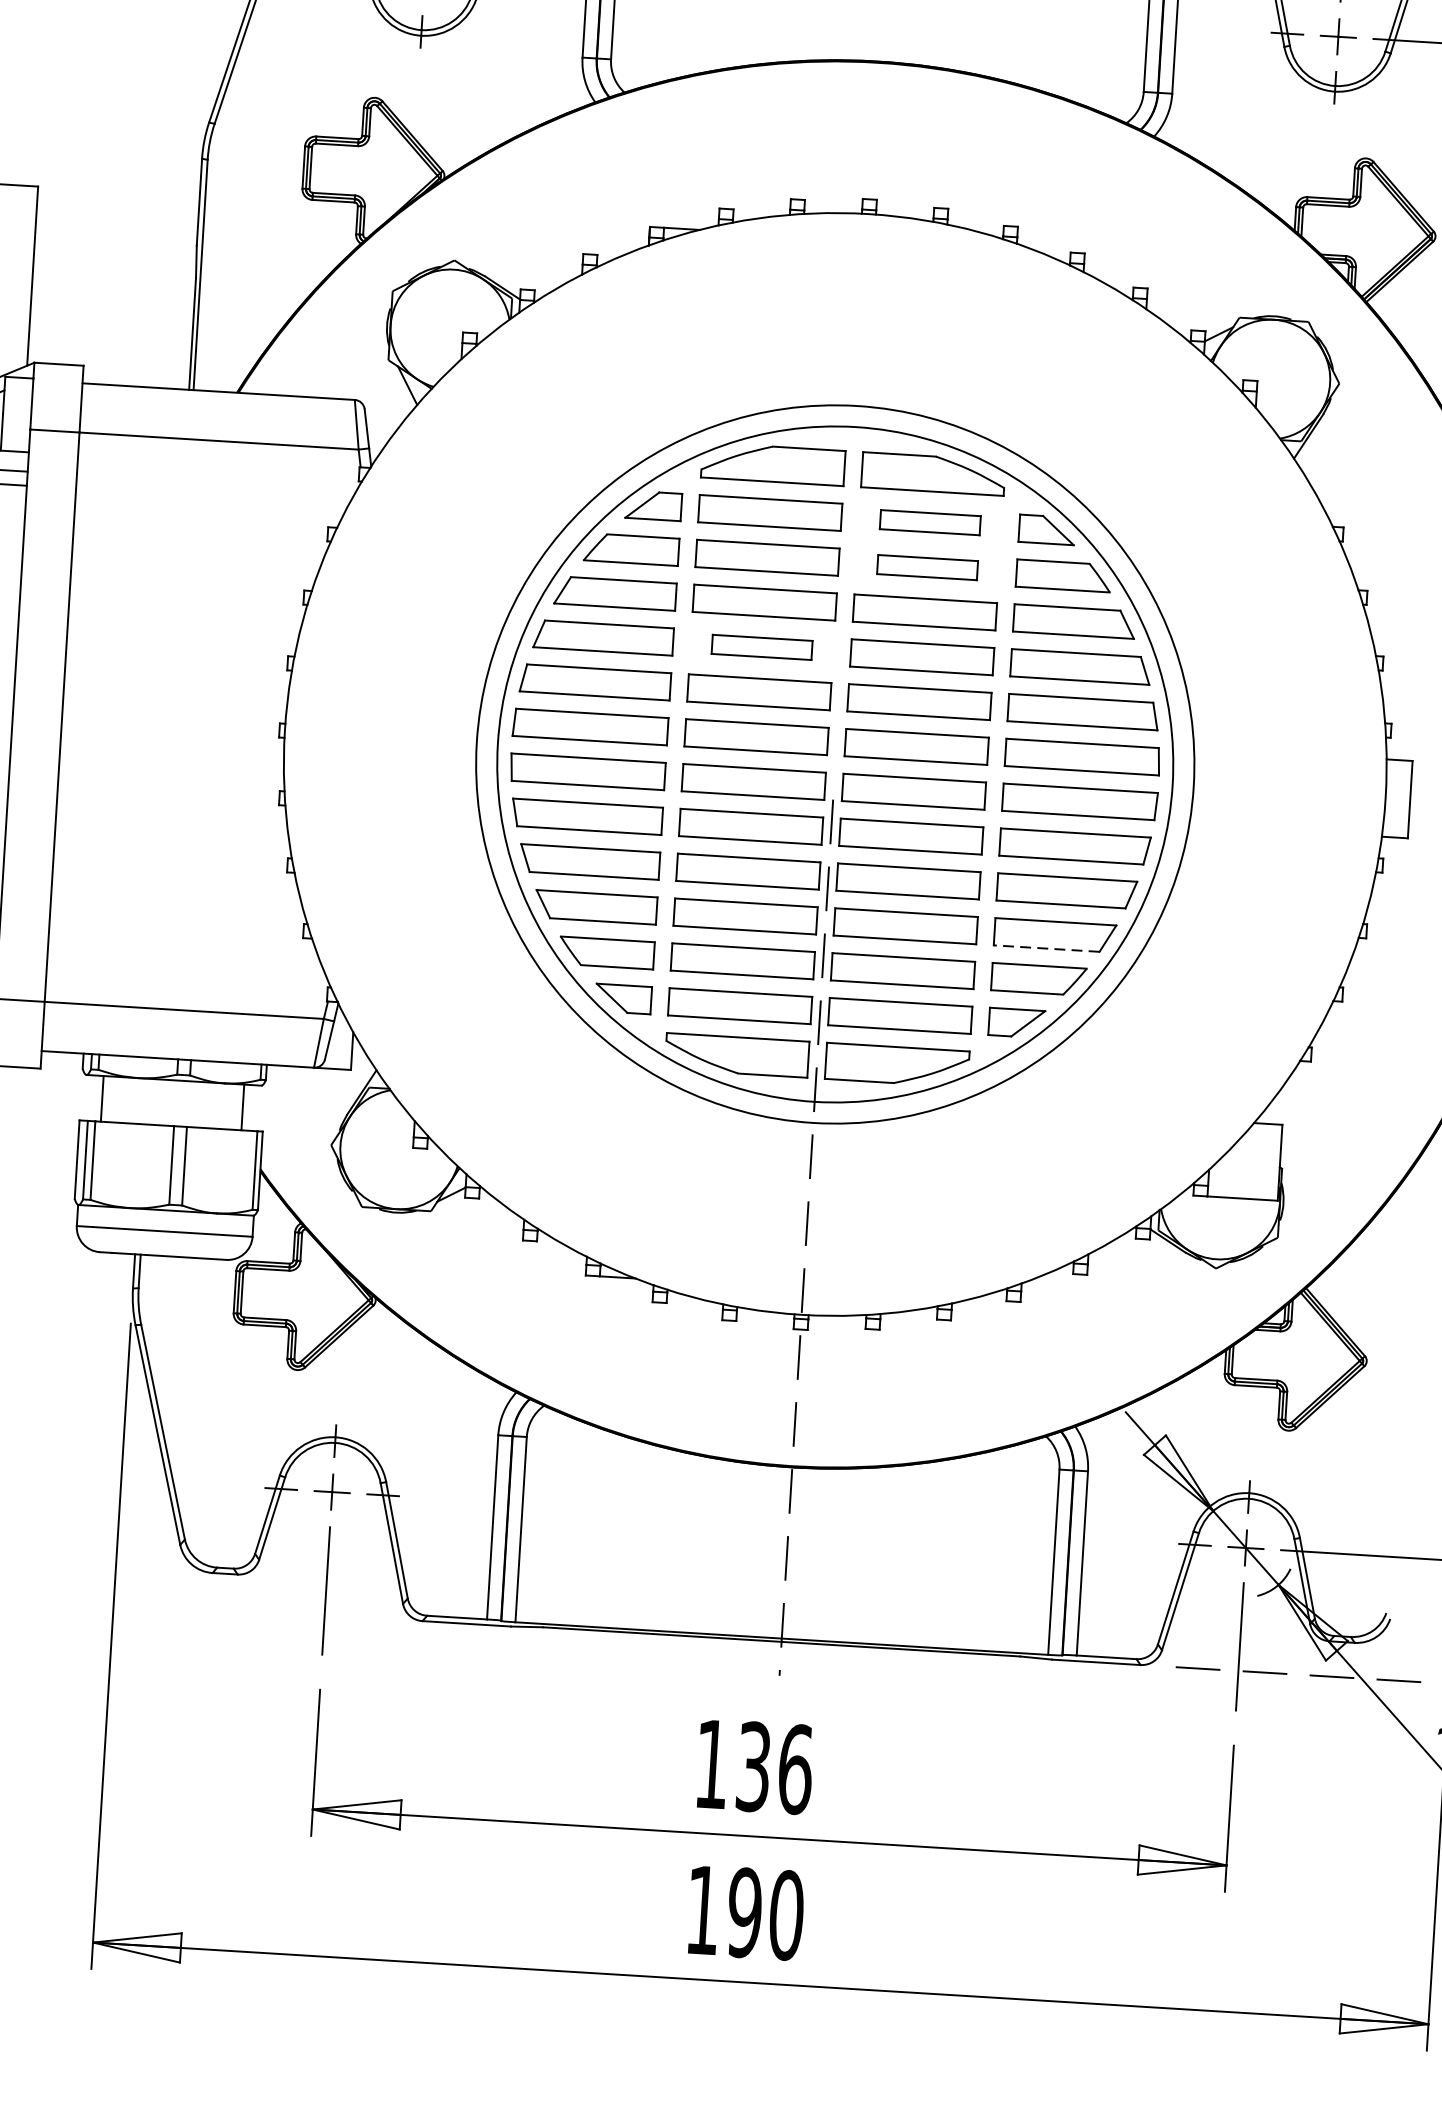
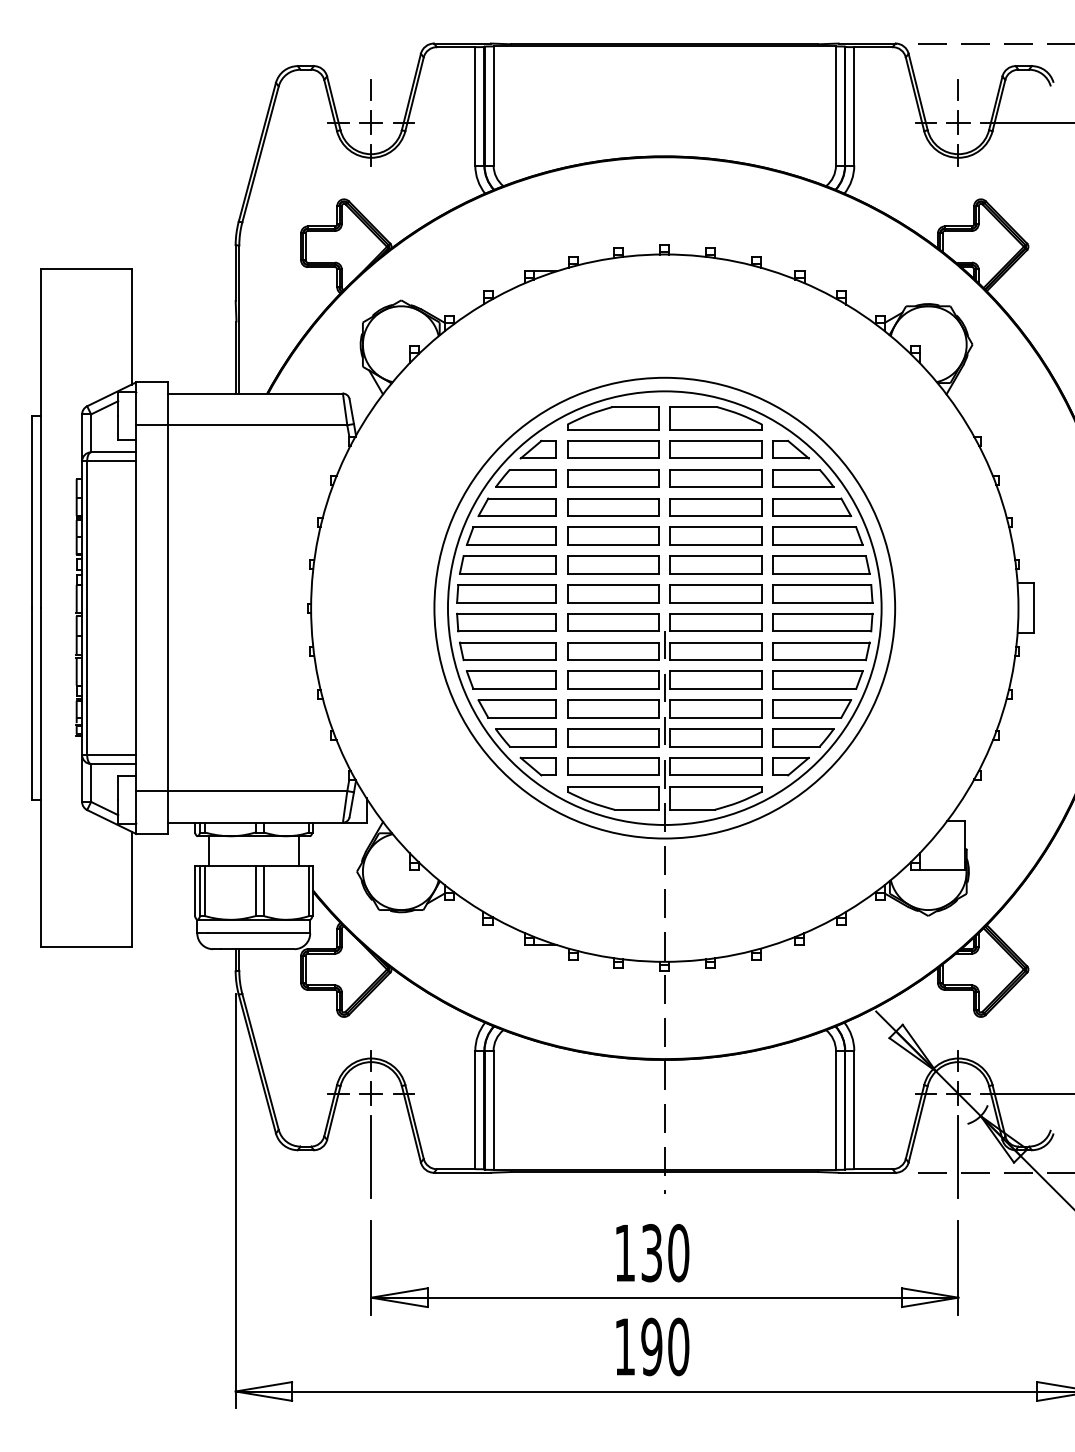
part: (929, 522) -> (715, 449), size x1.43
part: (926, 567) -> (715, 478), size x1.43
part: (762, 646) -> (613, 535), size x1.43
line: (1046, 948) -> (807, 717), dashed -> solid
text: (795, 1769) -> (678, 1253), 136 -> 130

